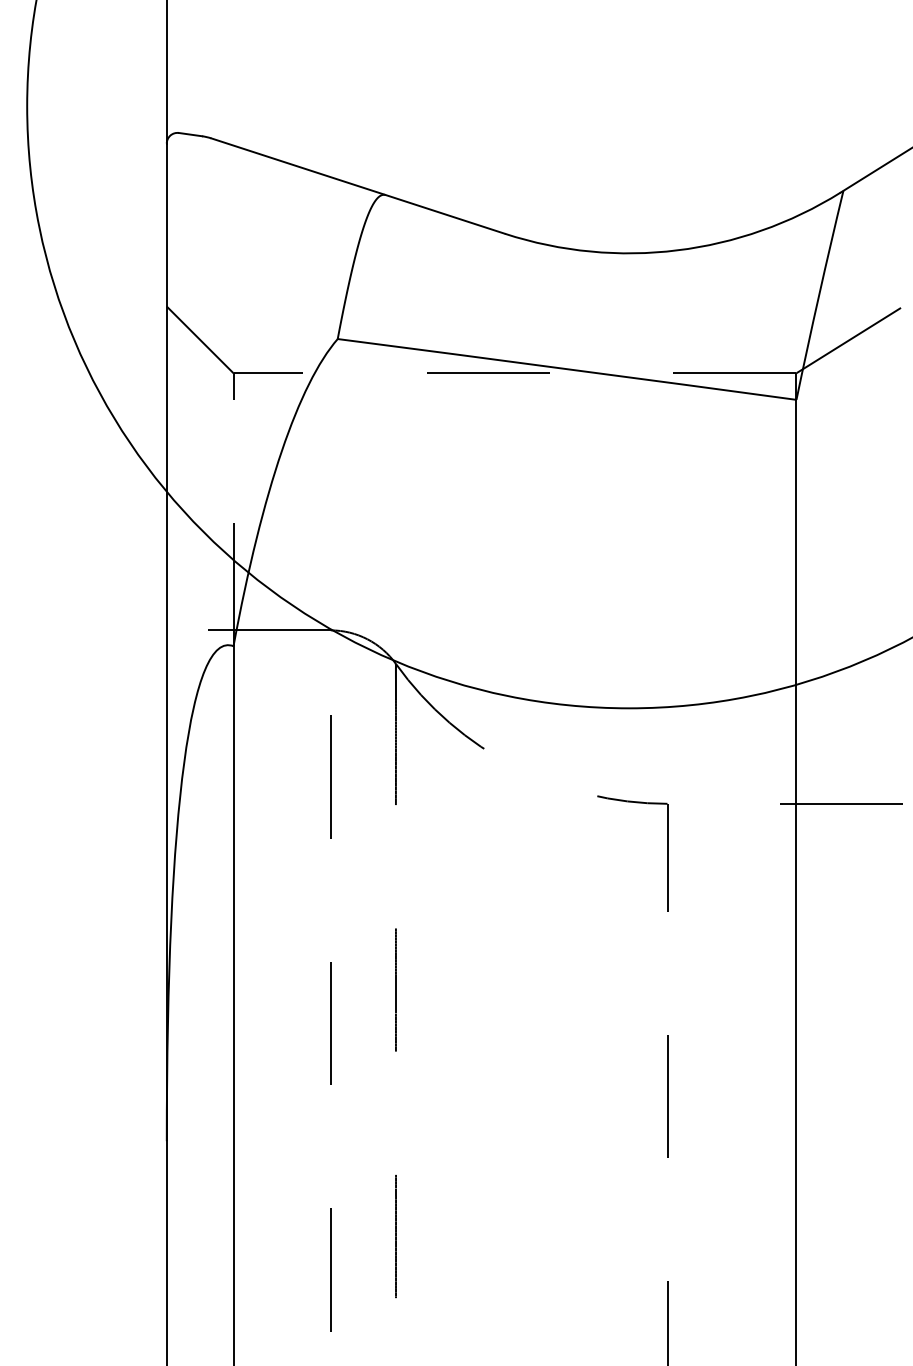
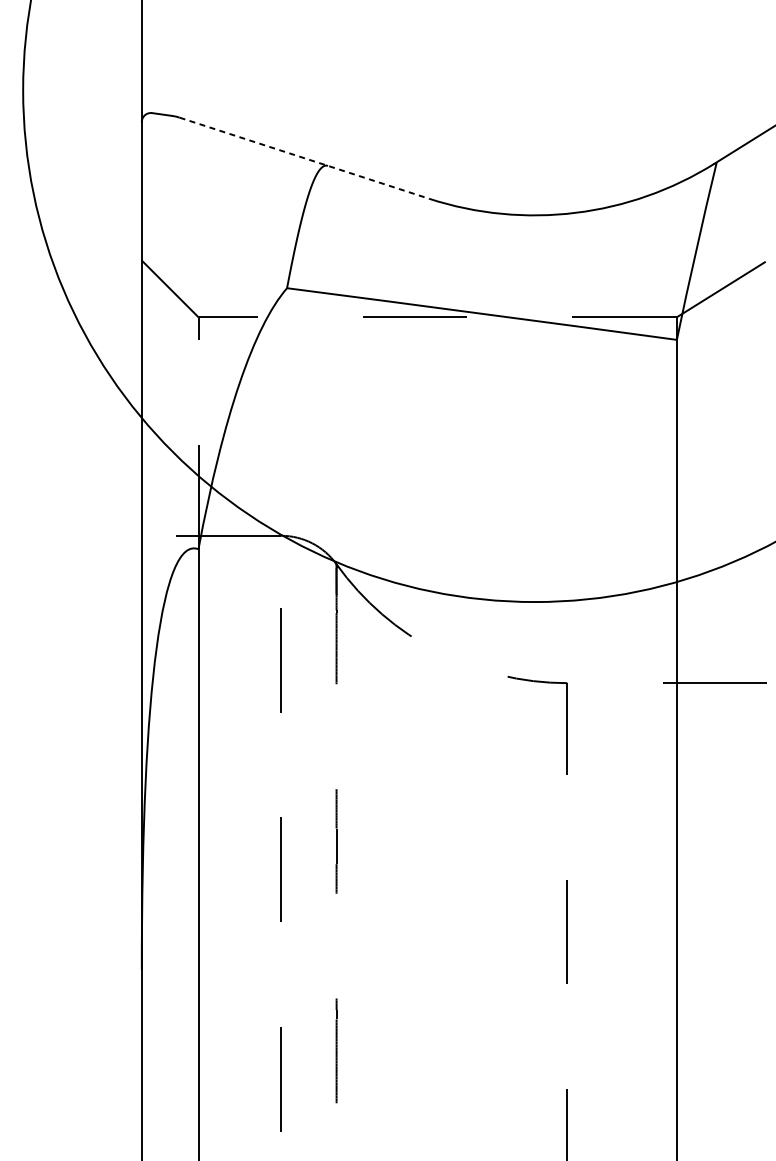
line: (358, 186) -> (304, 158), solid -> dashed

